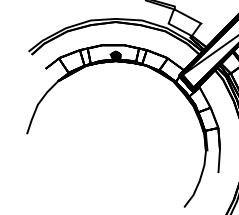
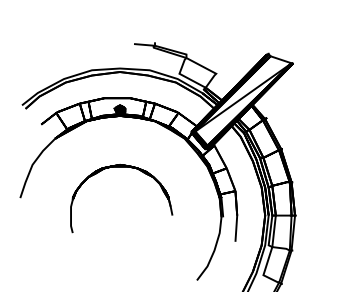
part: (117, 106) -> (121, 167), added

